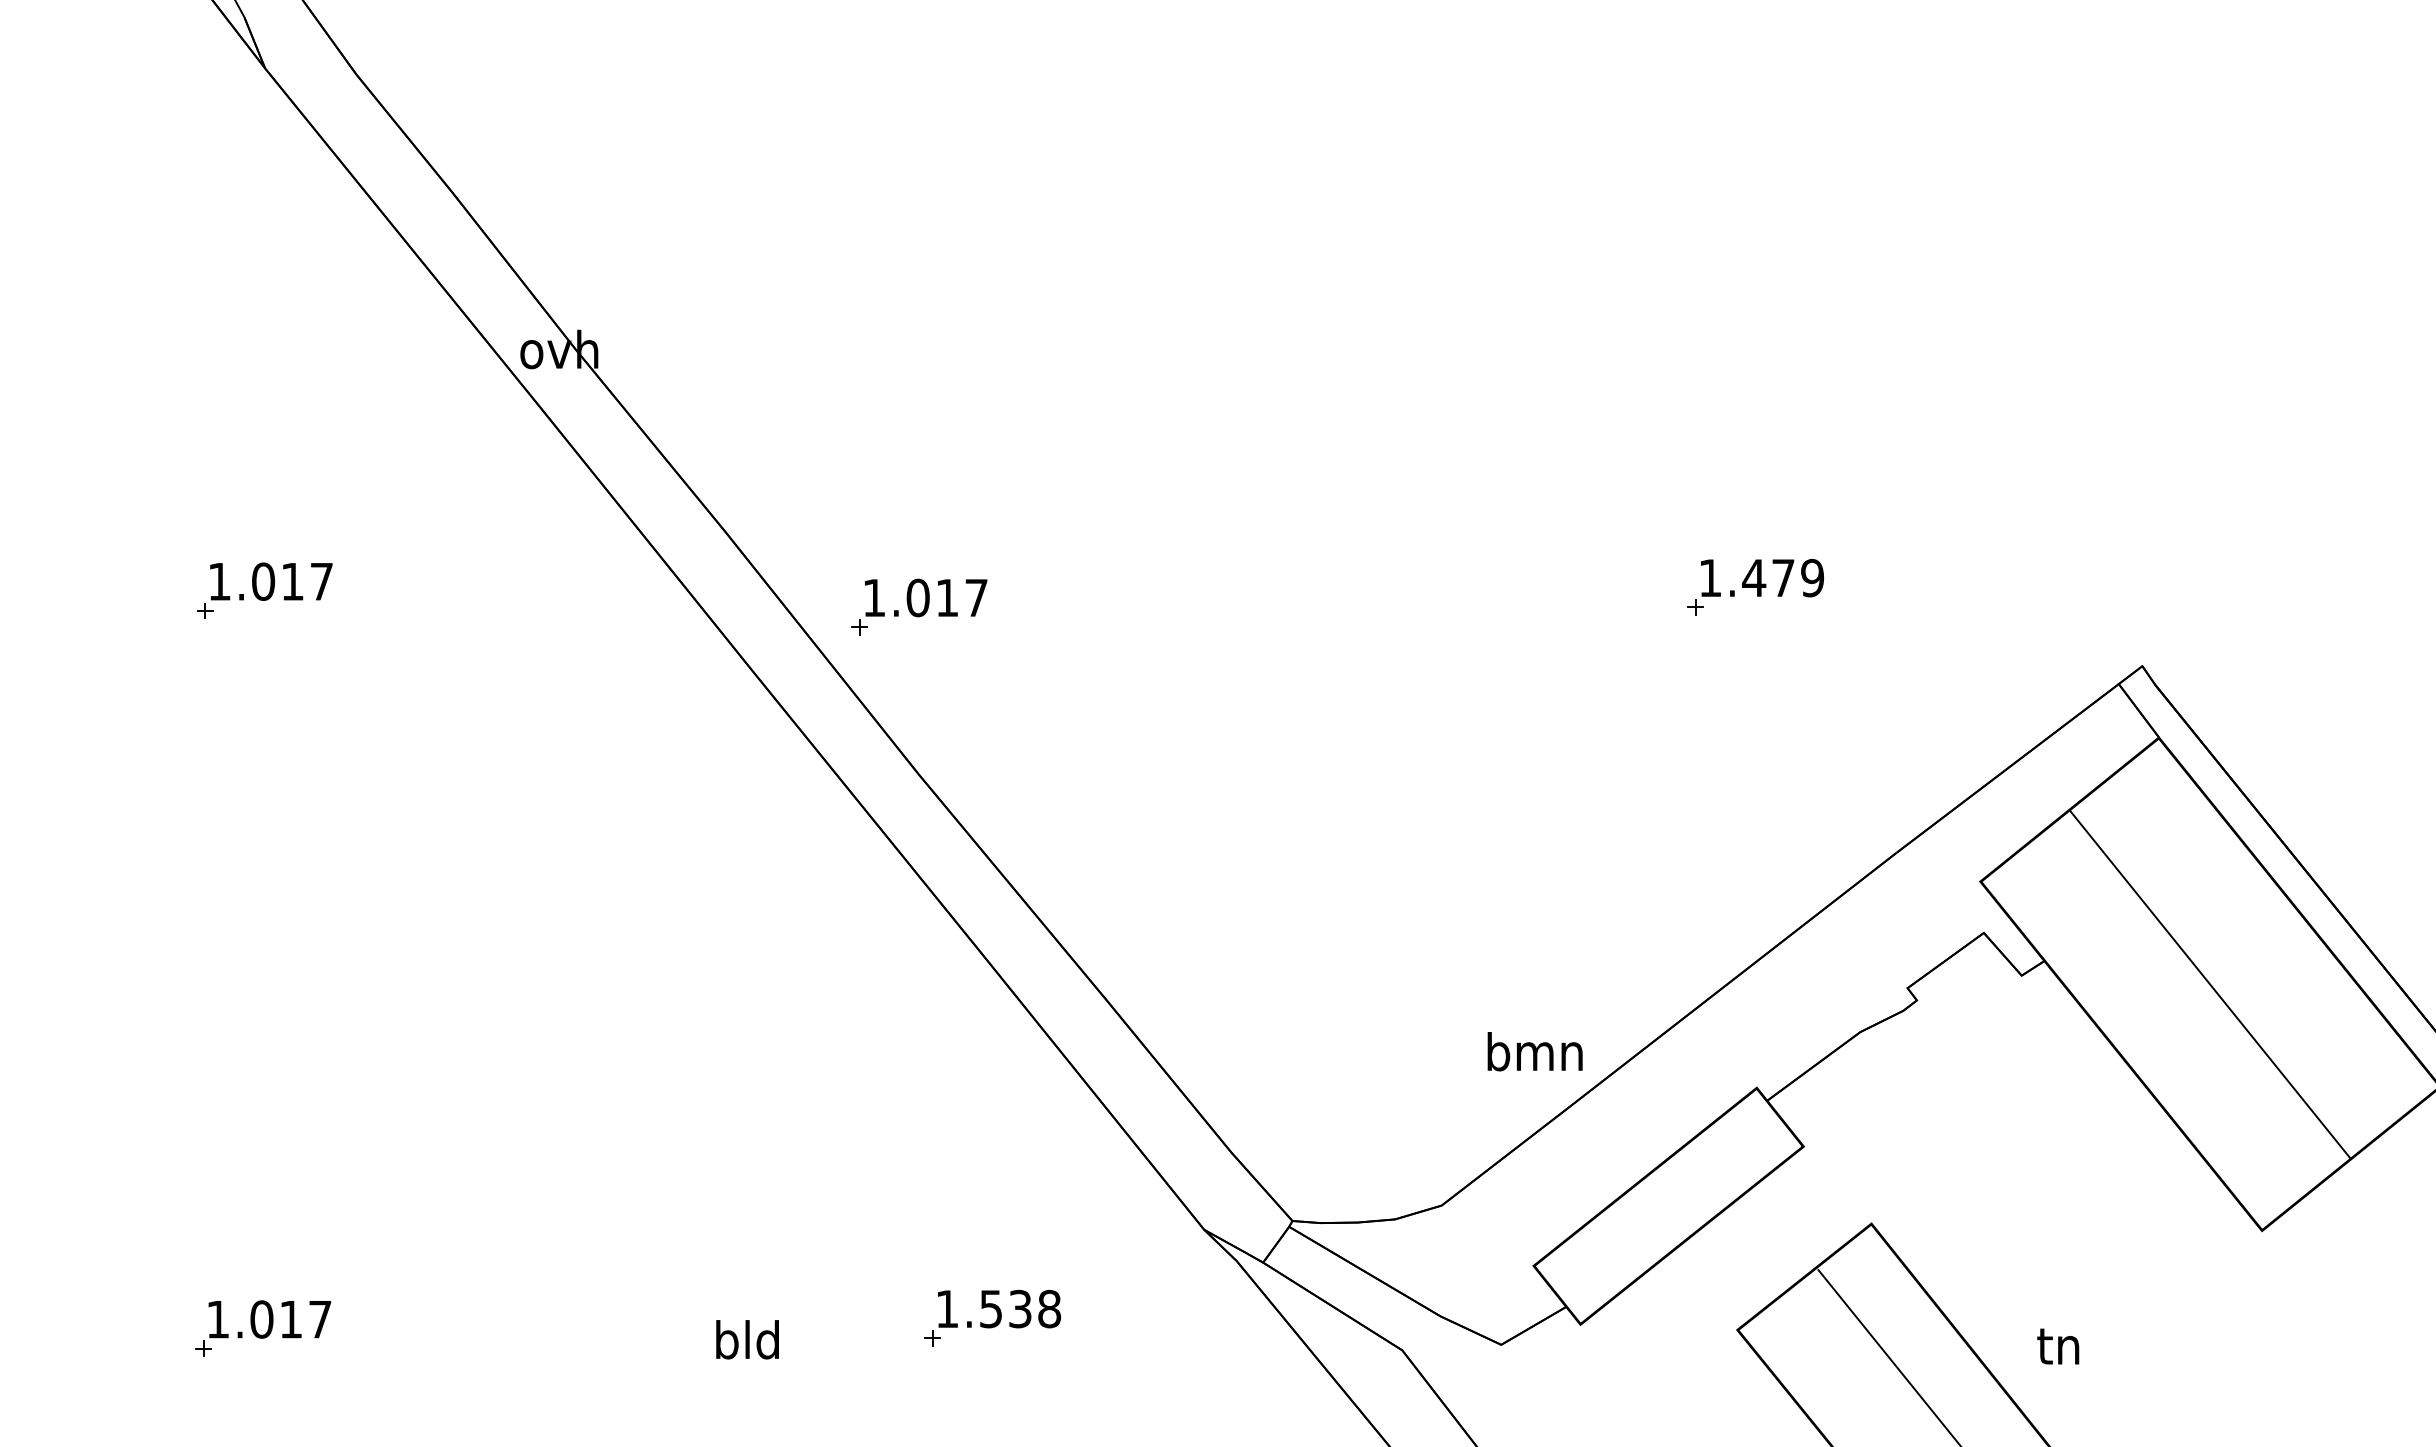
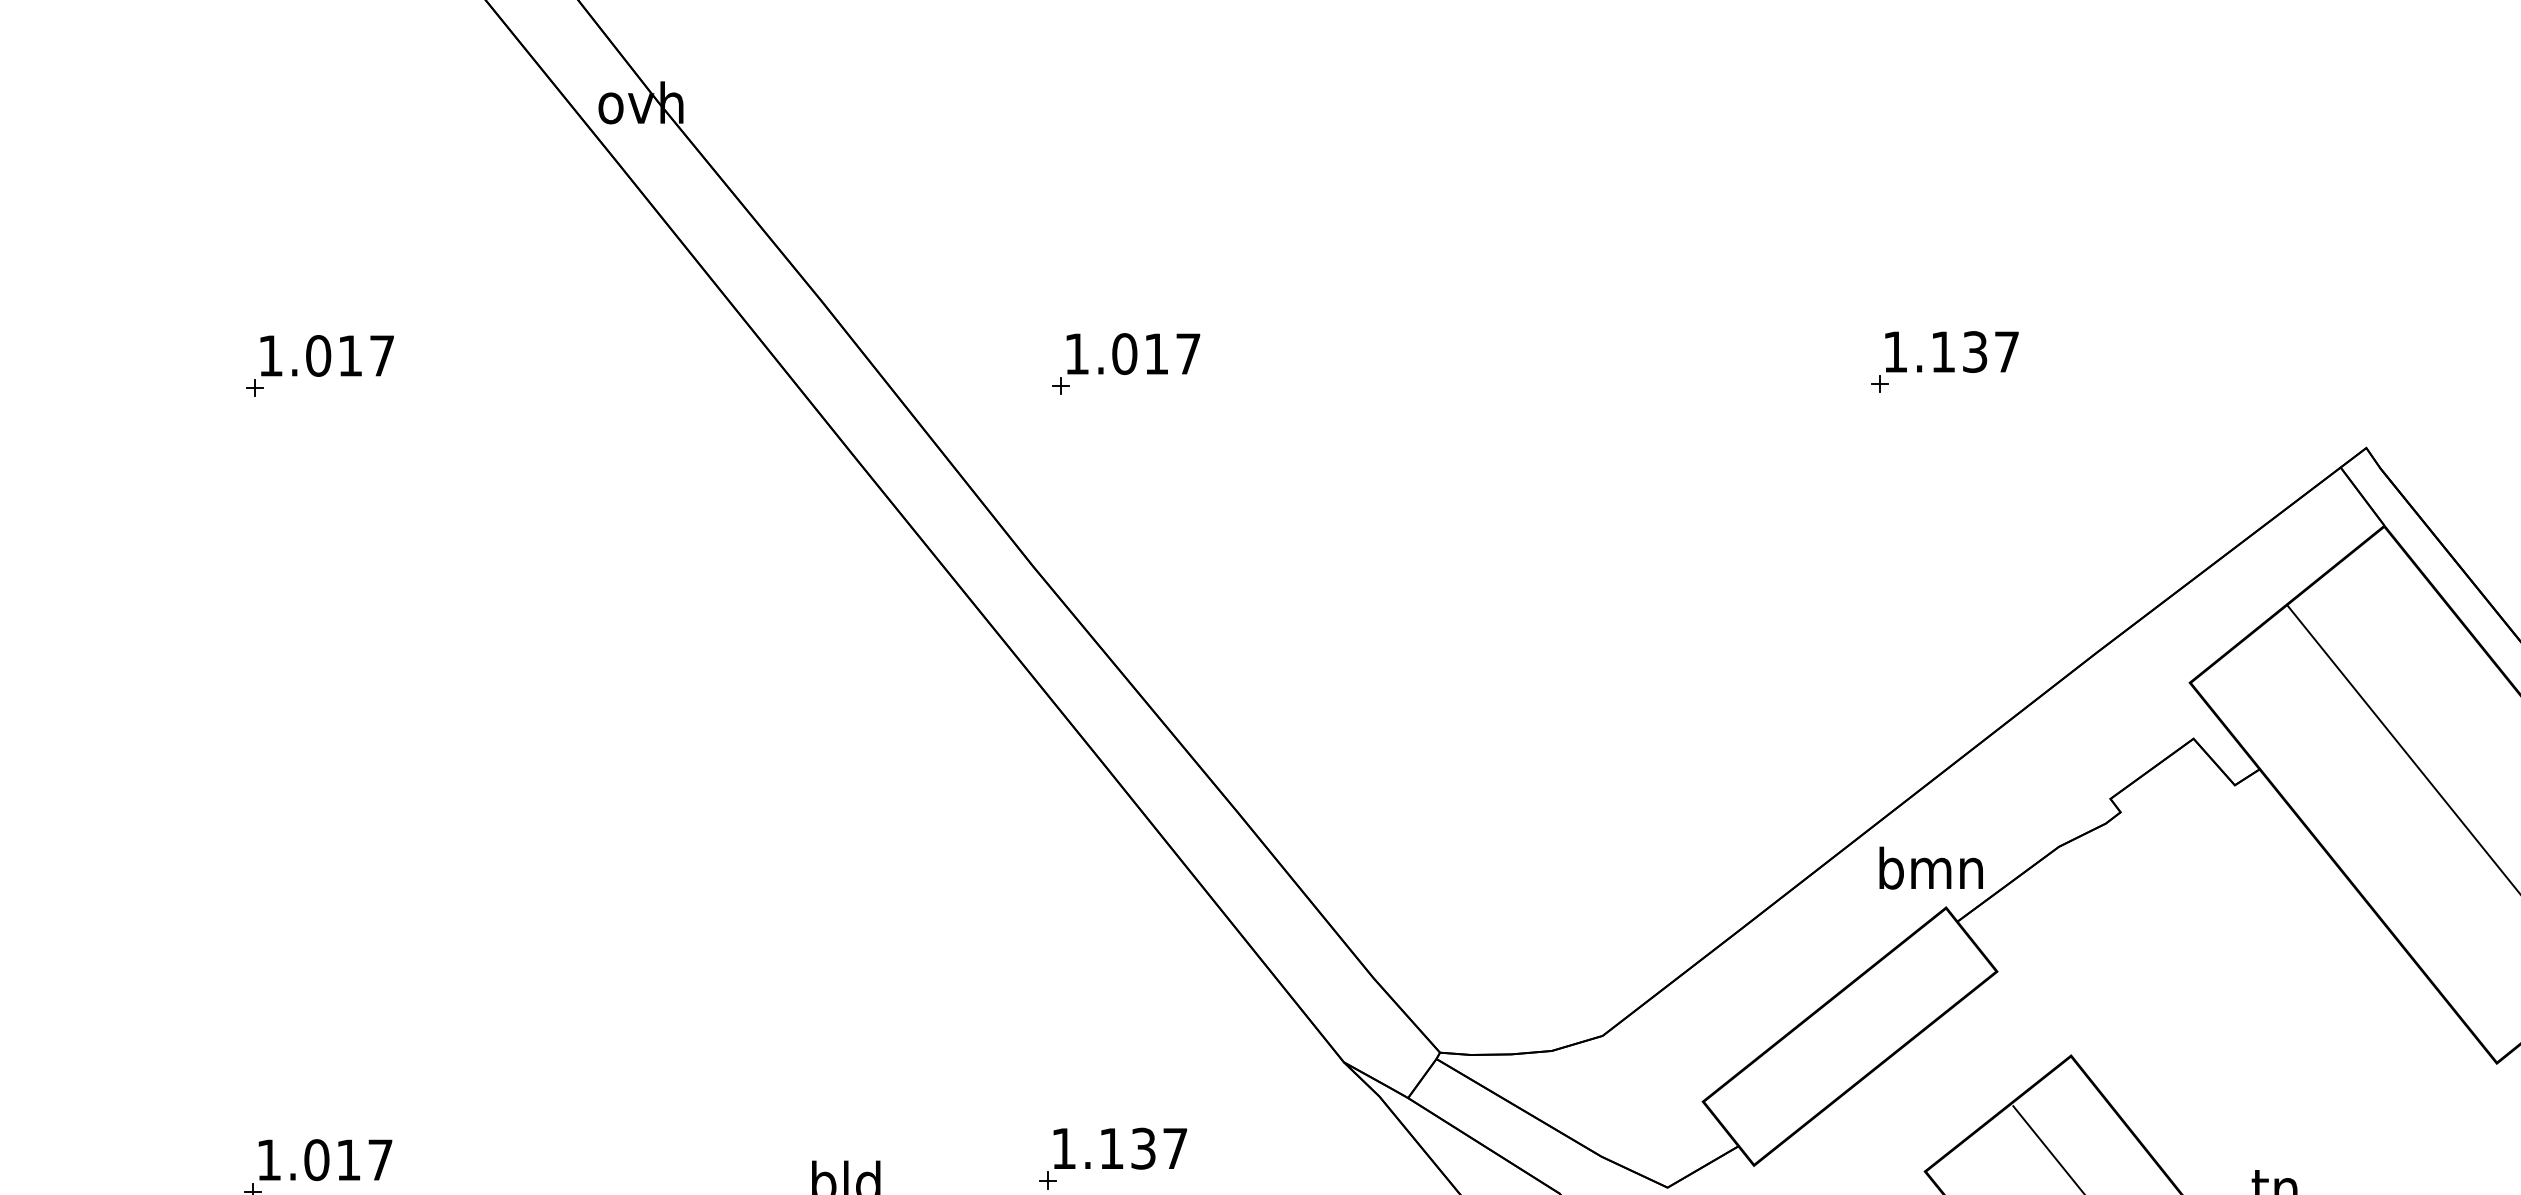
text: (1783, 577) -> (1975, 351), 1.479 -> 1.137
part: (919, 606) -> (1126, 363), moved
text: (1534, 1051) -> (1930, 867), moved
text: (1020, 1308) -> (1143, 1148), 1.538 -> 1.137

